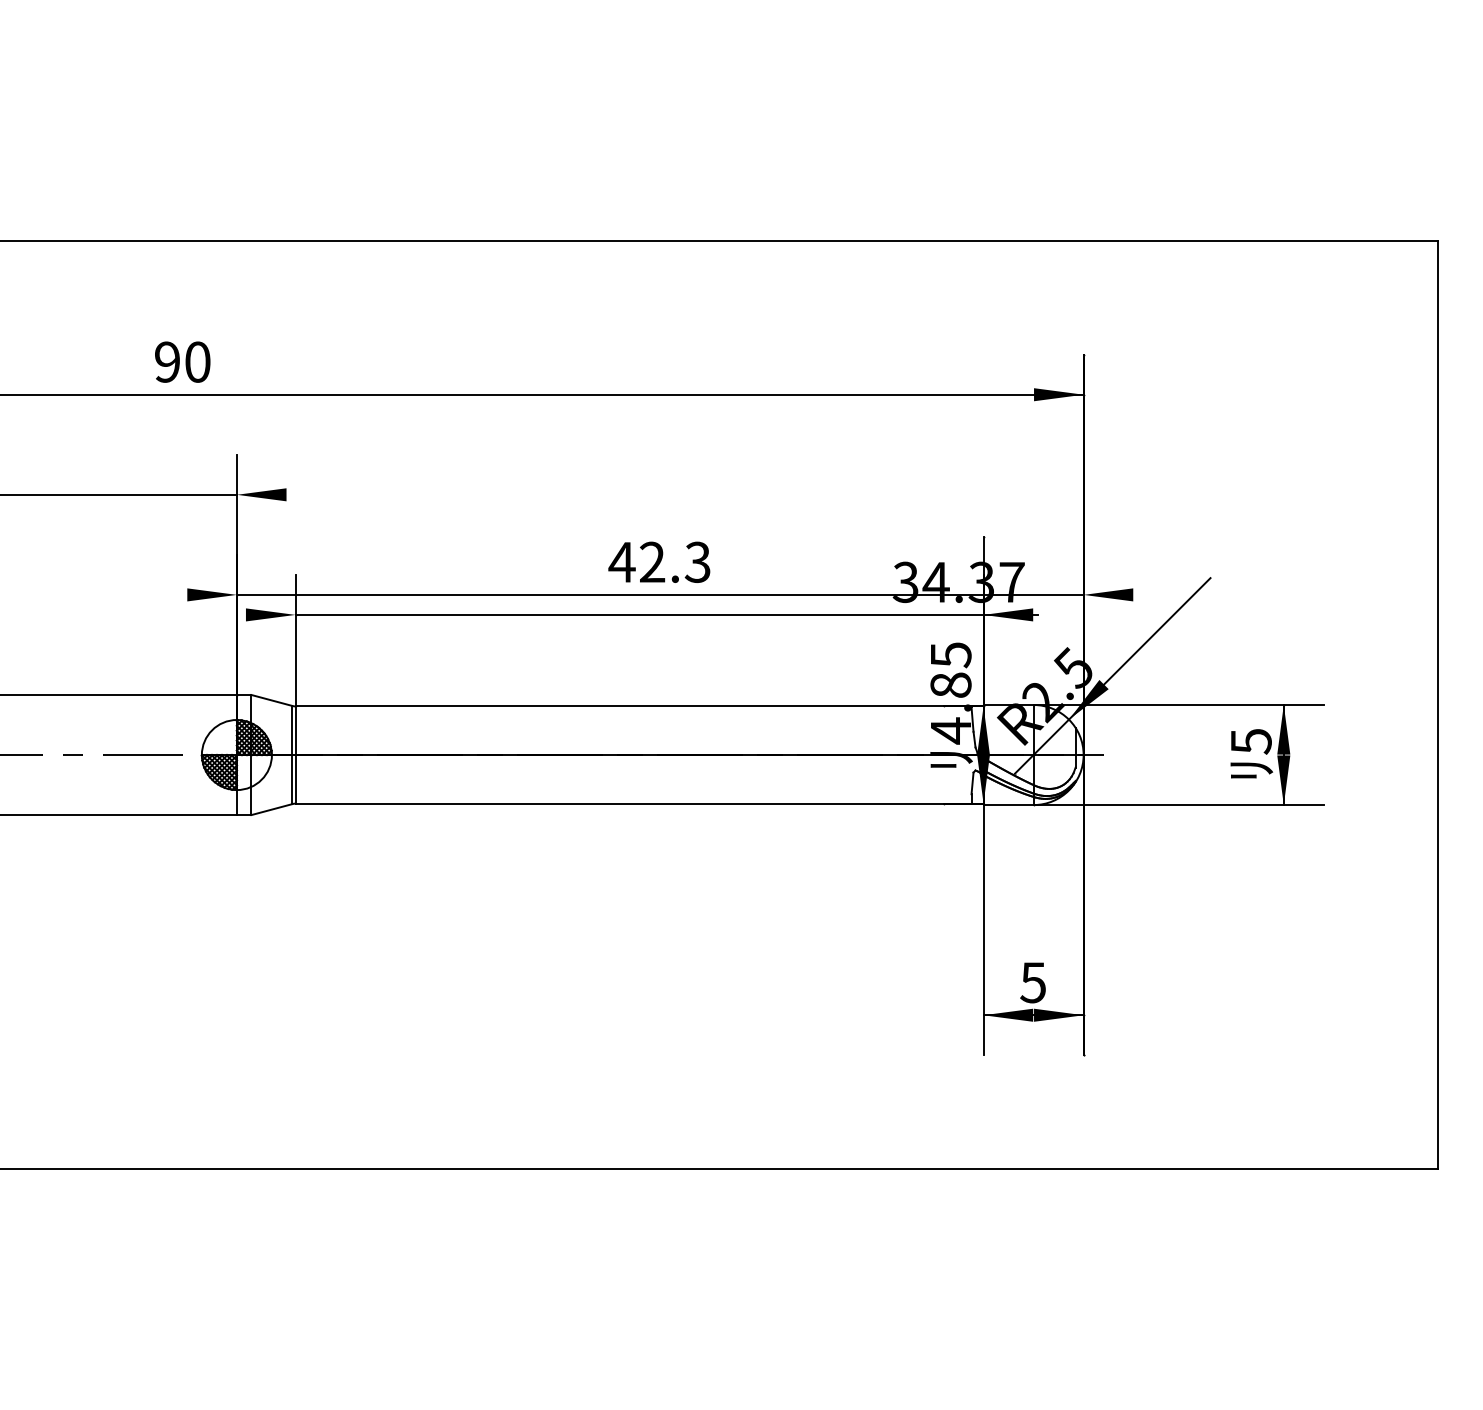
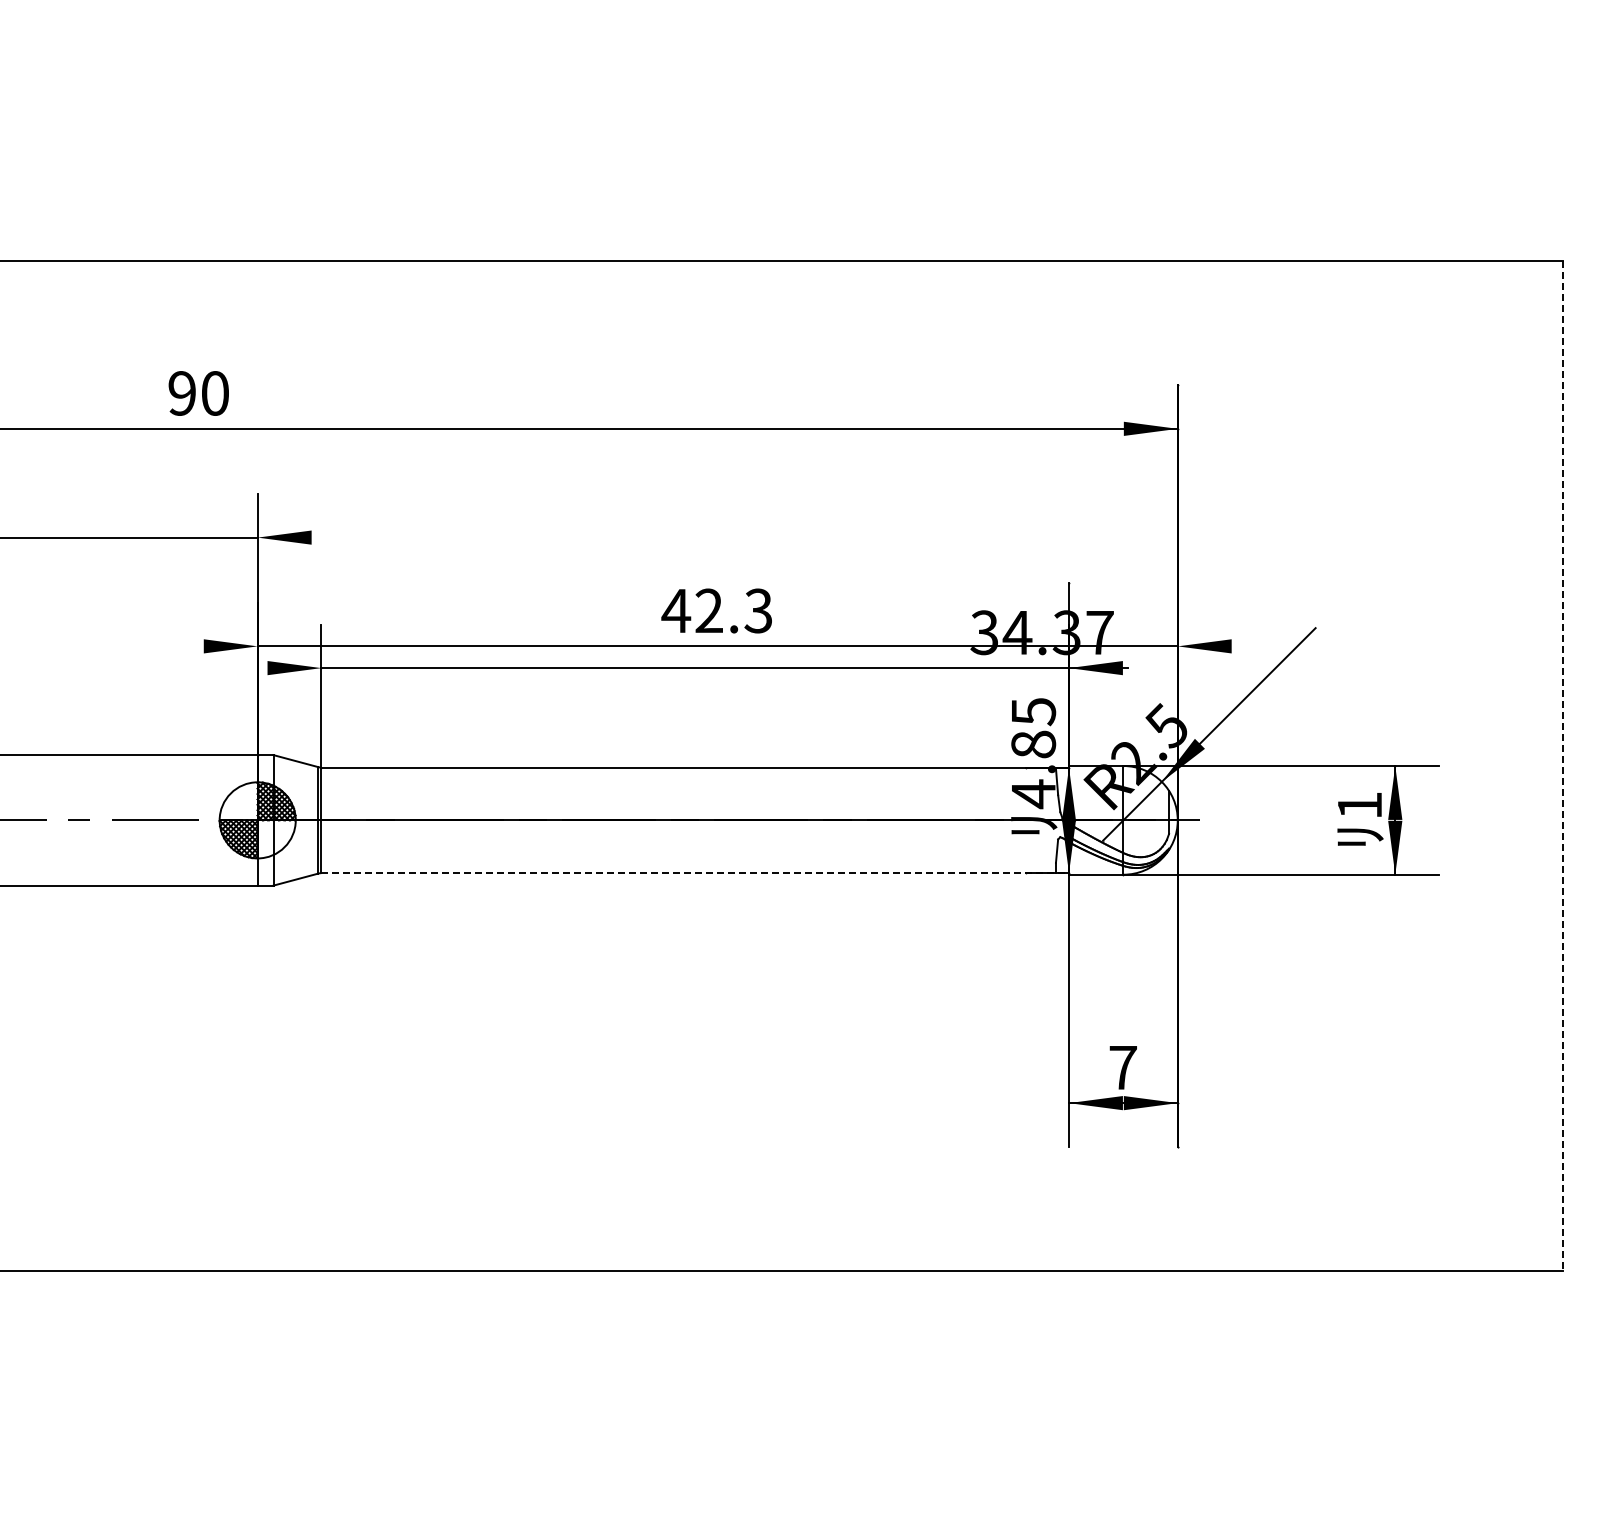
line: (1437, 705) -> (1562, 766), solid -> dashed
text: (1251, 742) -> (1360, 806), 5 -> 1
line: (639, 803) -> (695, 873), solid -> dashed
text: (1032, 983) -> (1122, 1068), 5 -> 7

